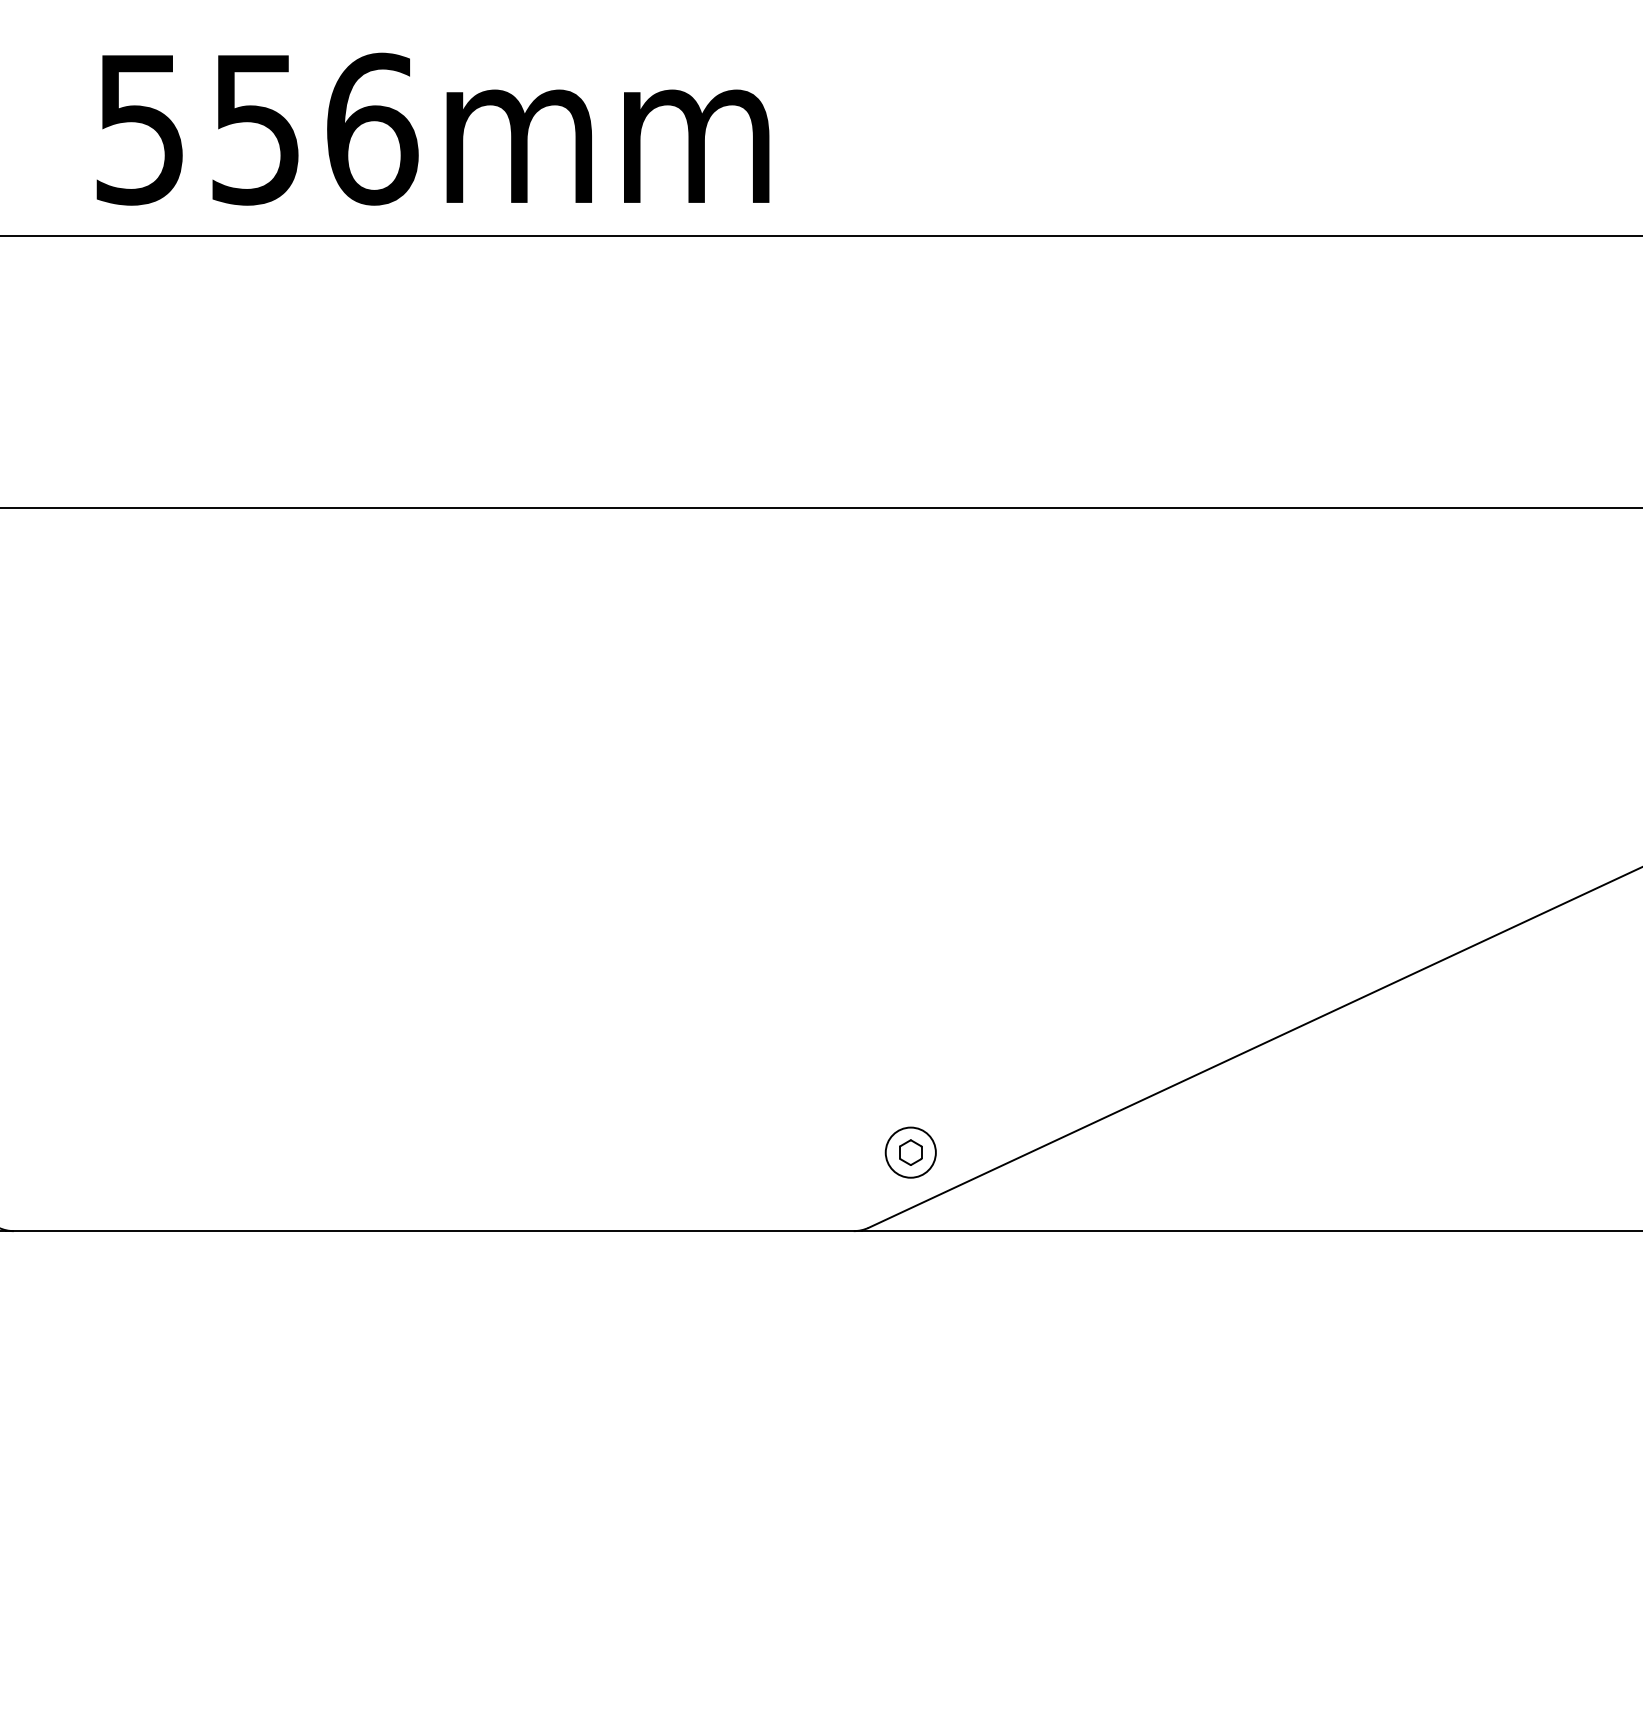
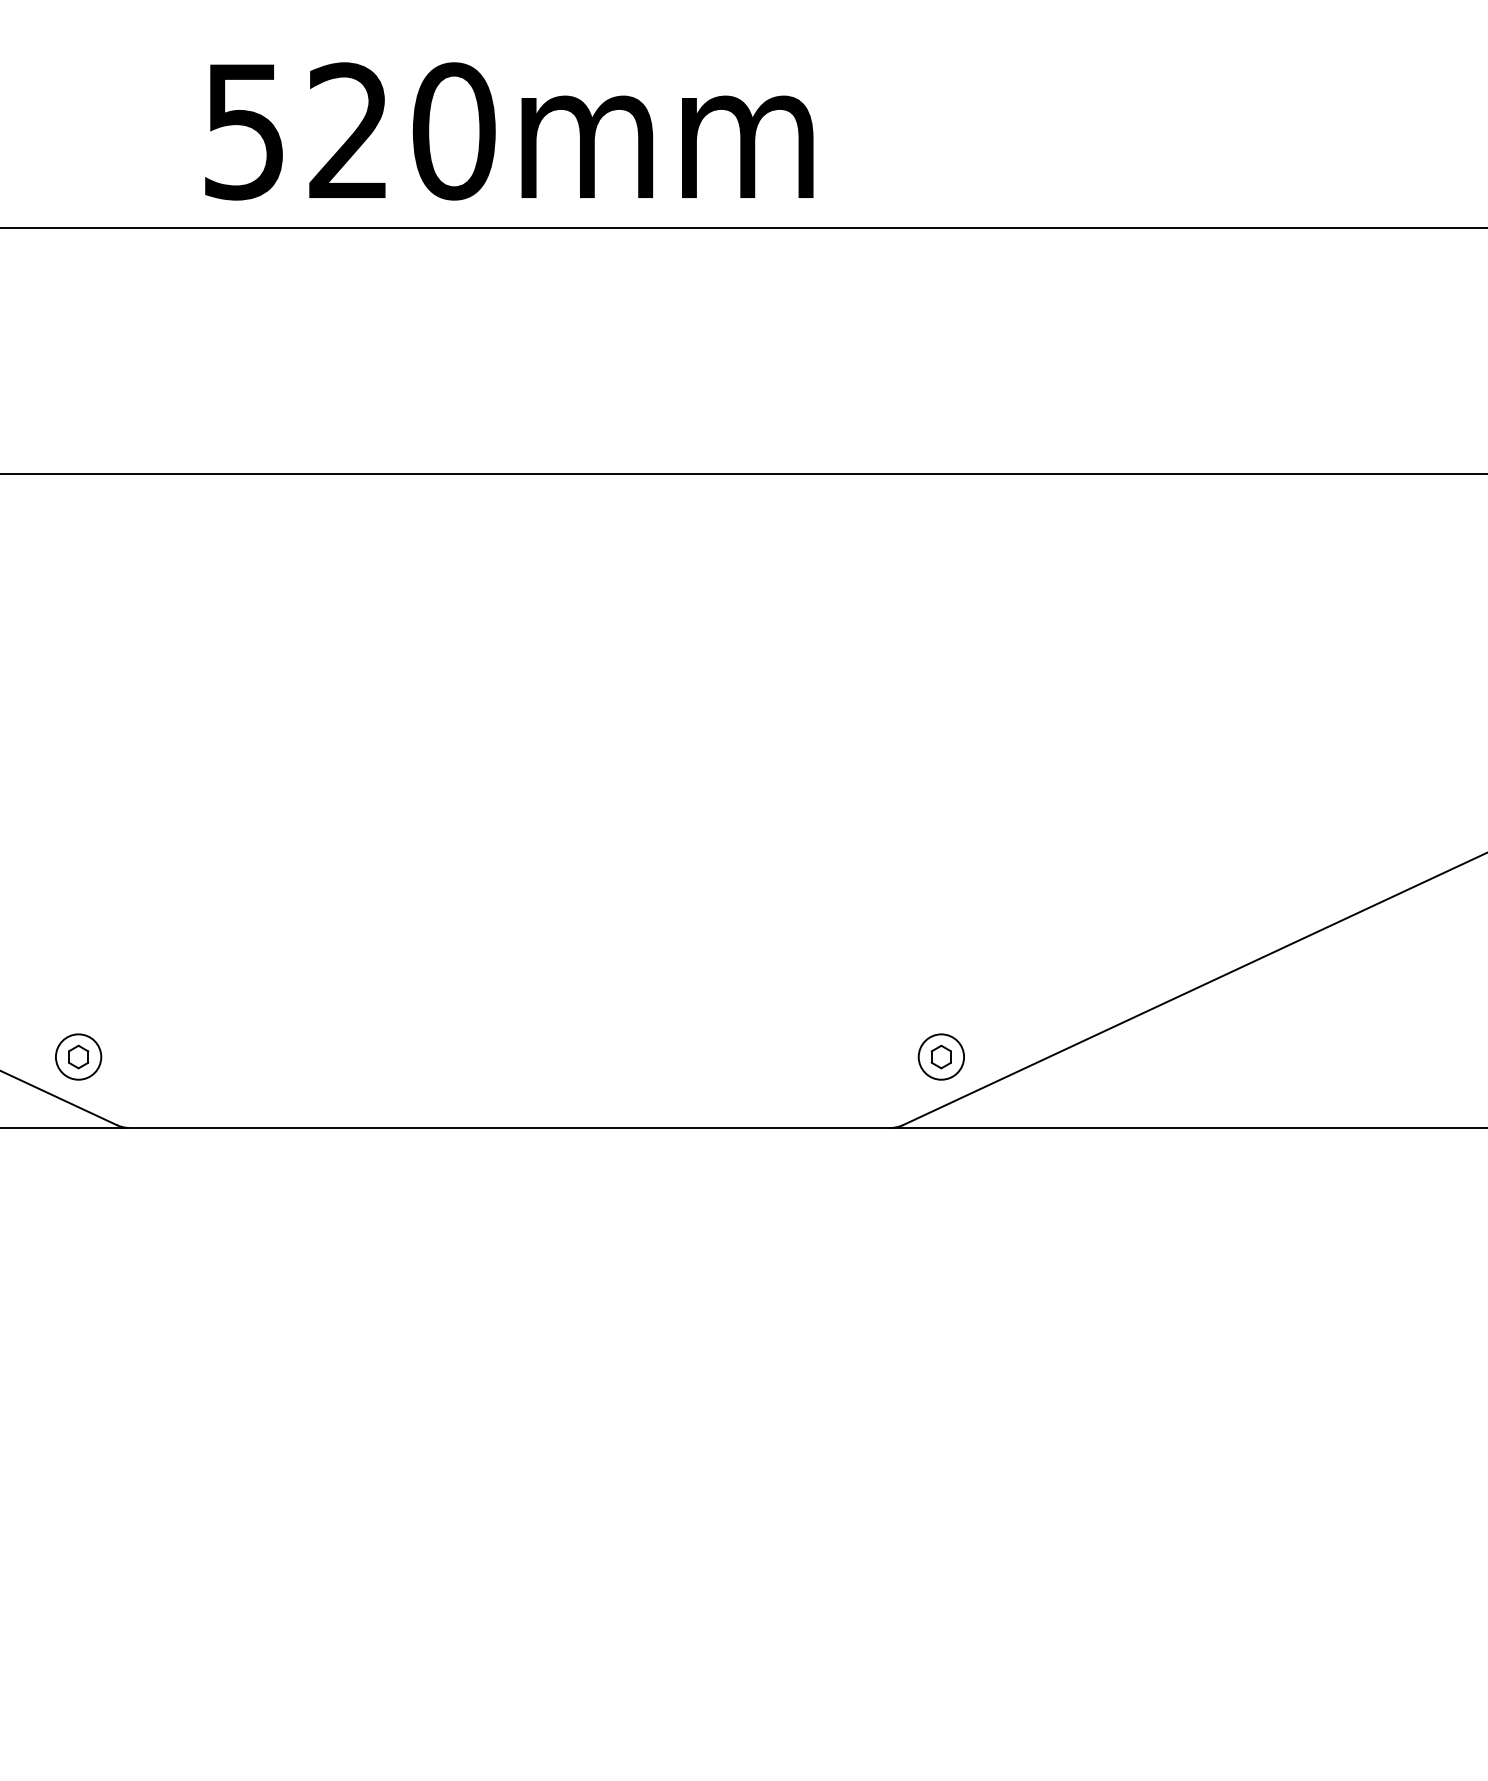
text: (314, 129) -> (402, 131), 556mm -> 520mm

